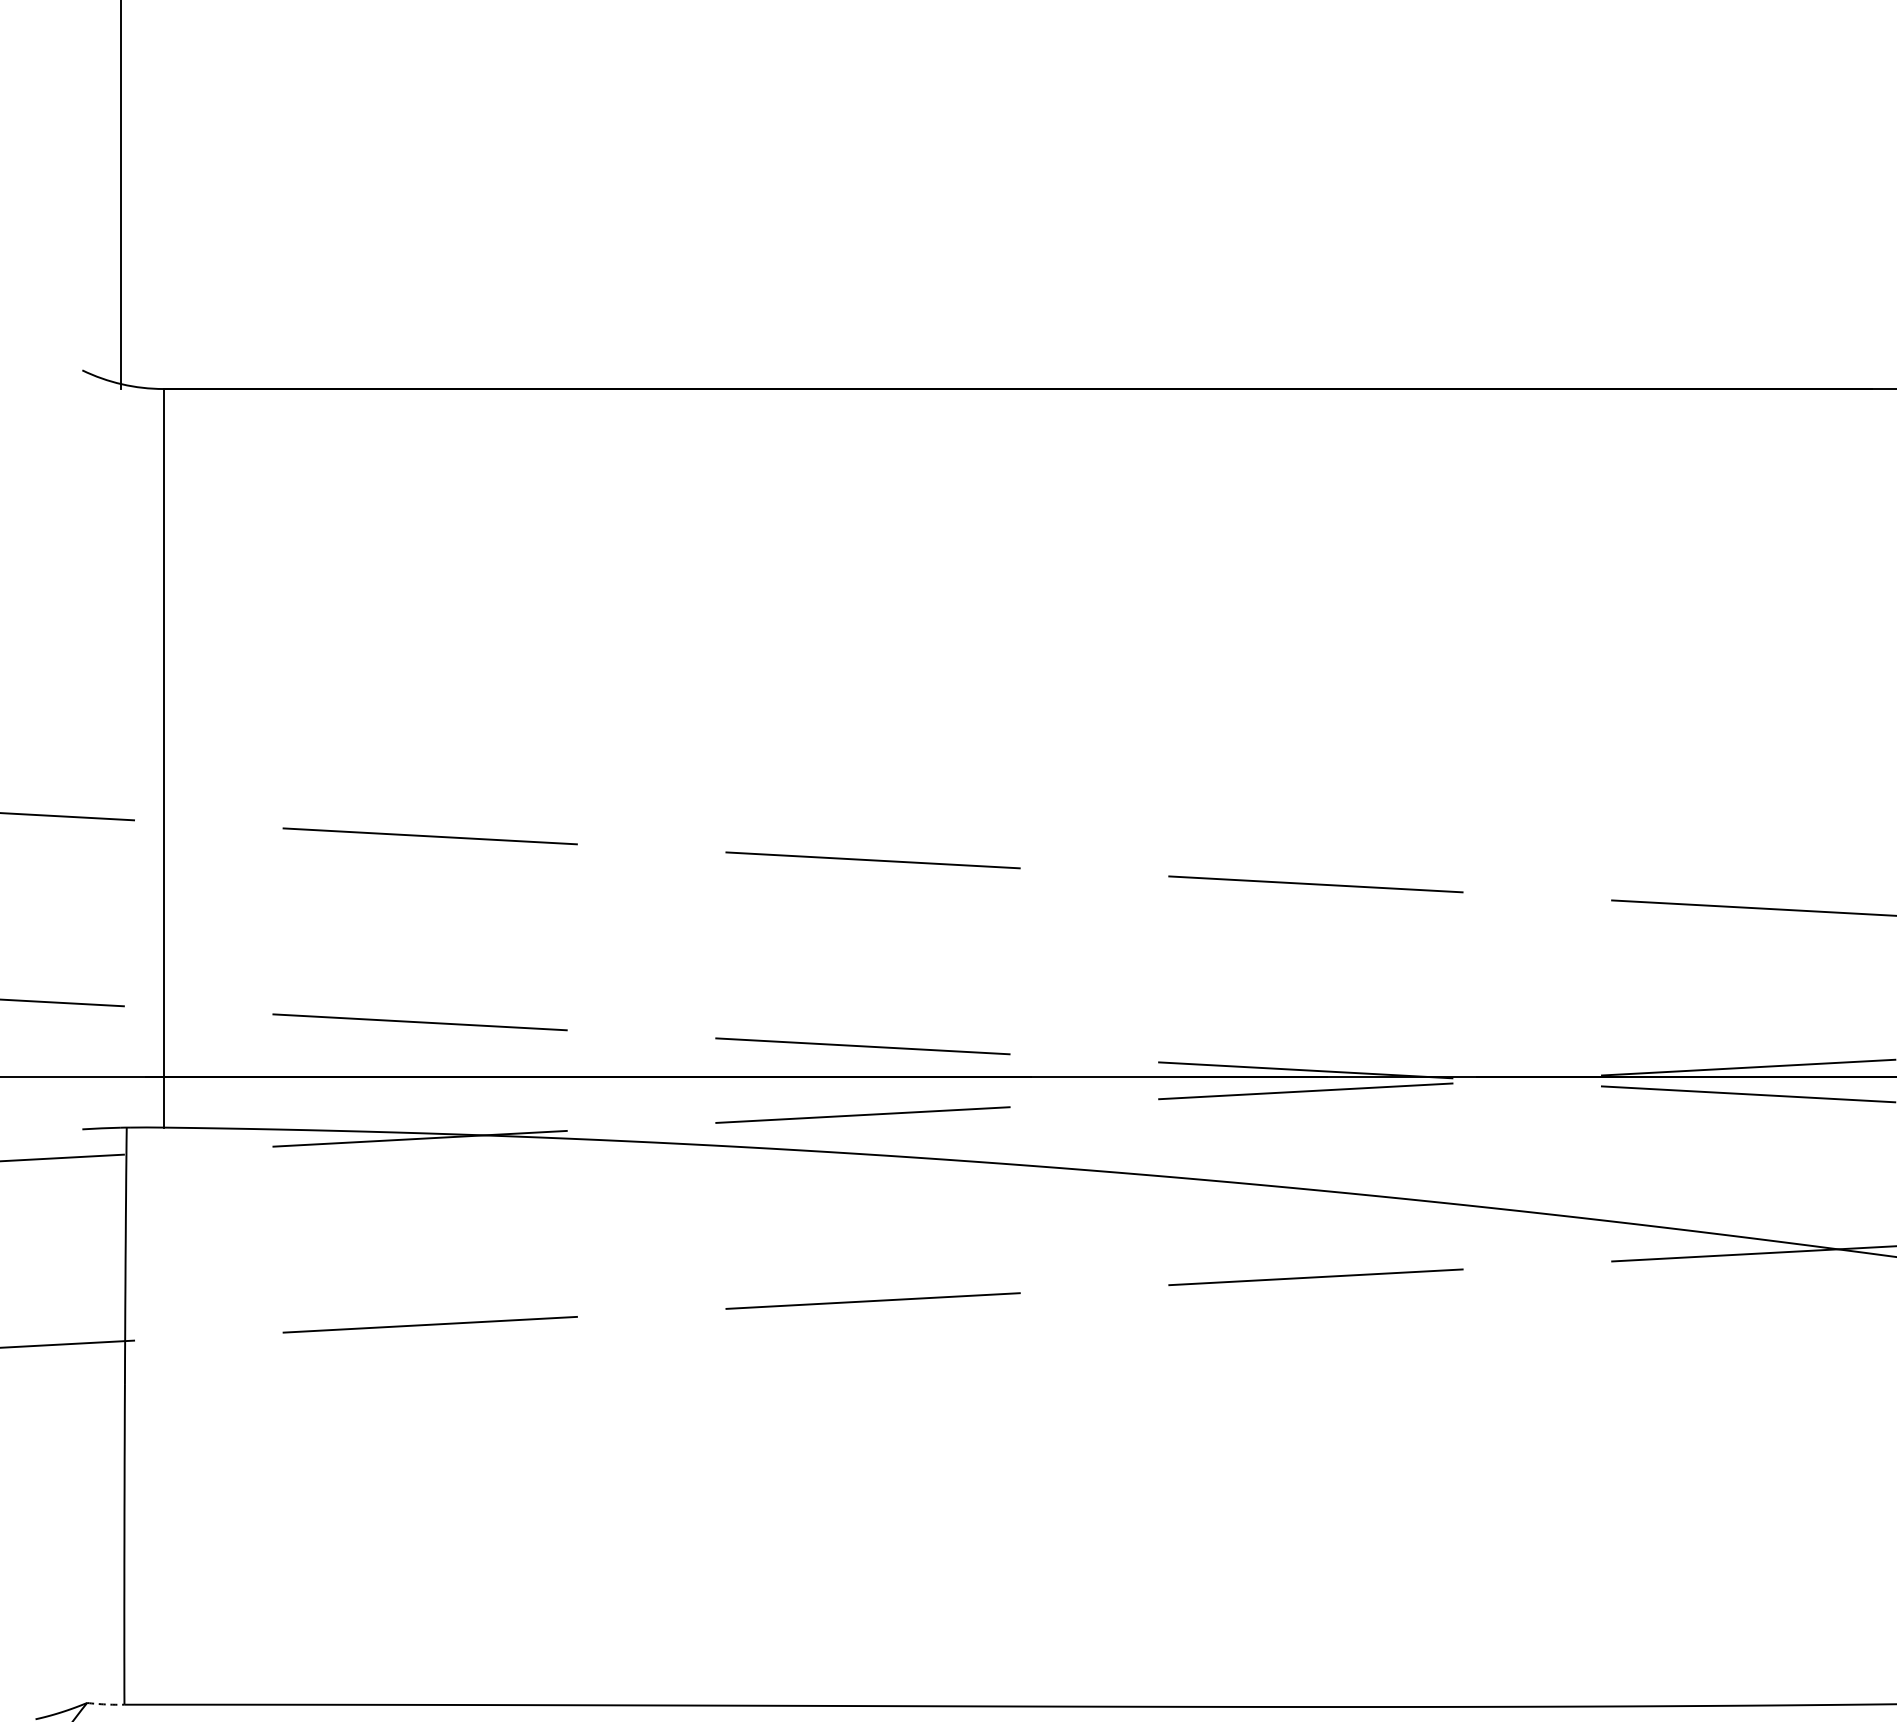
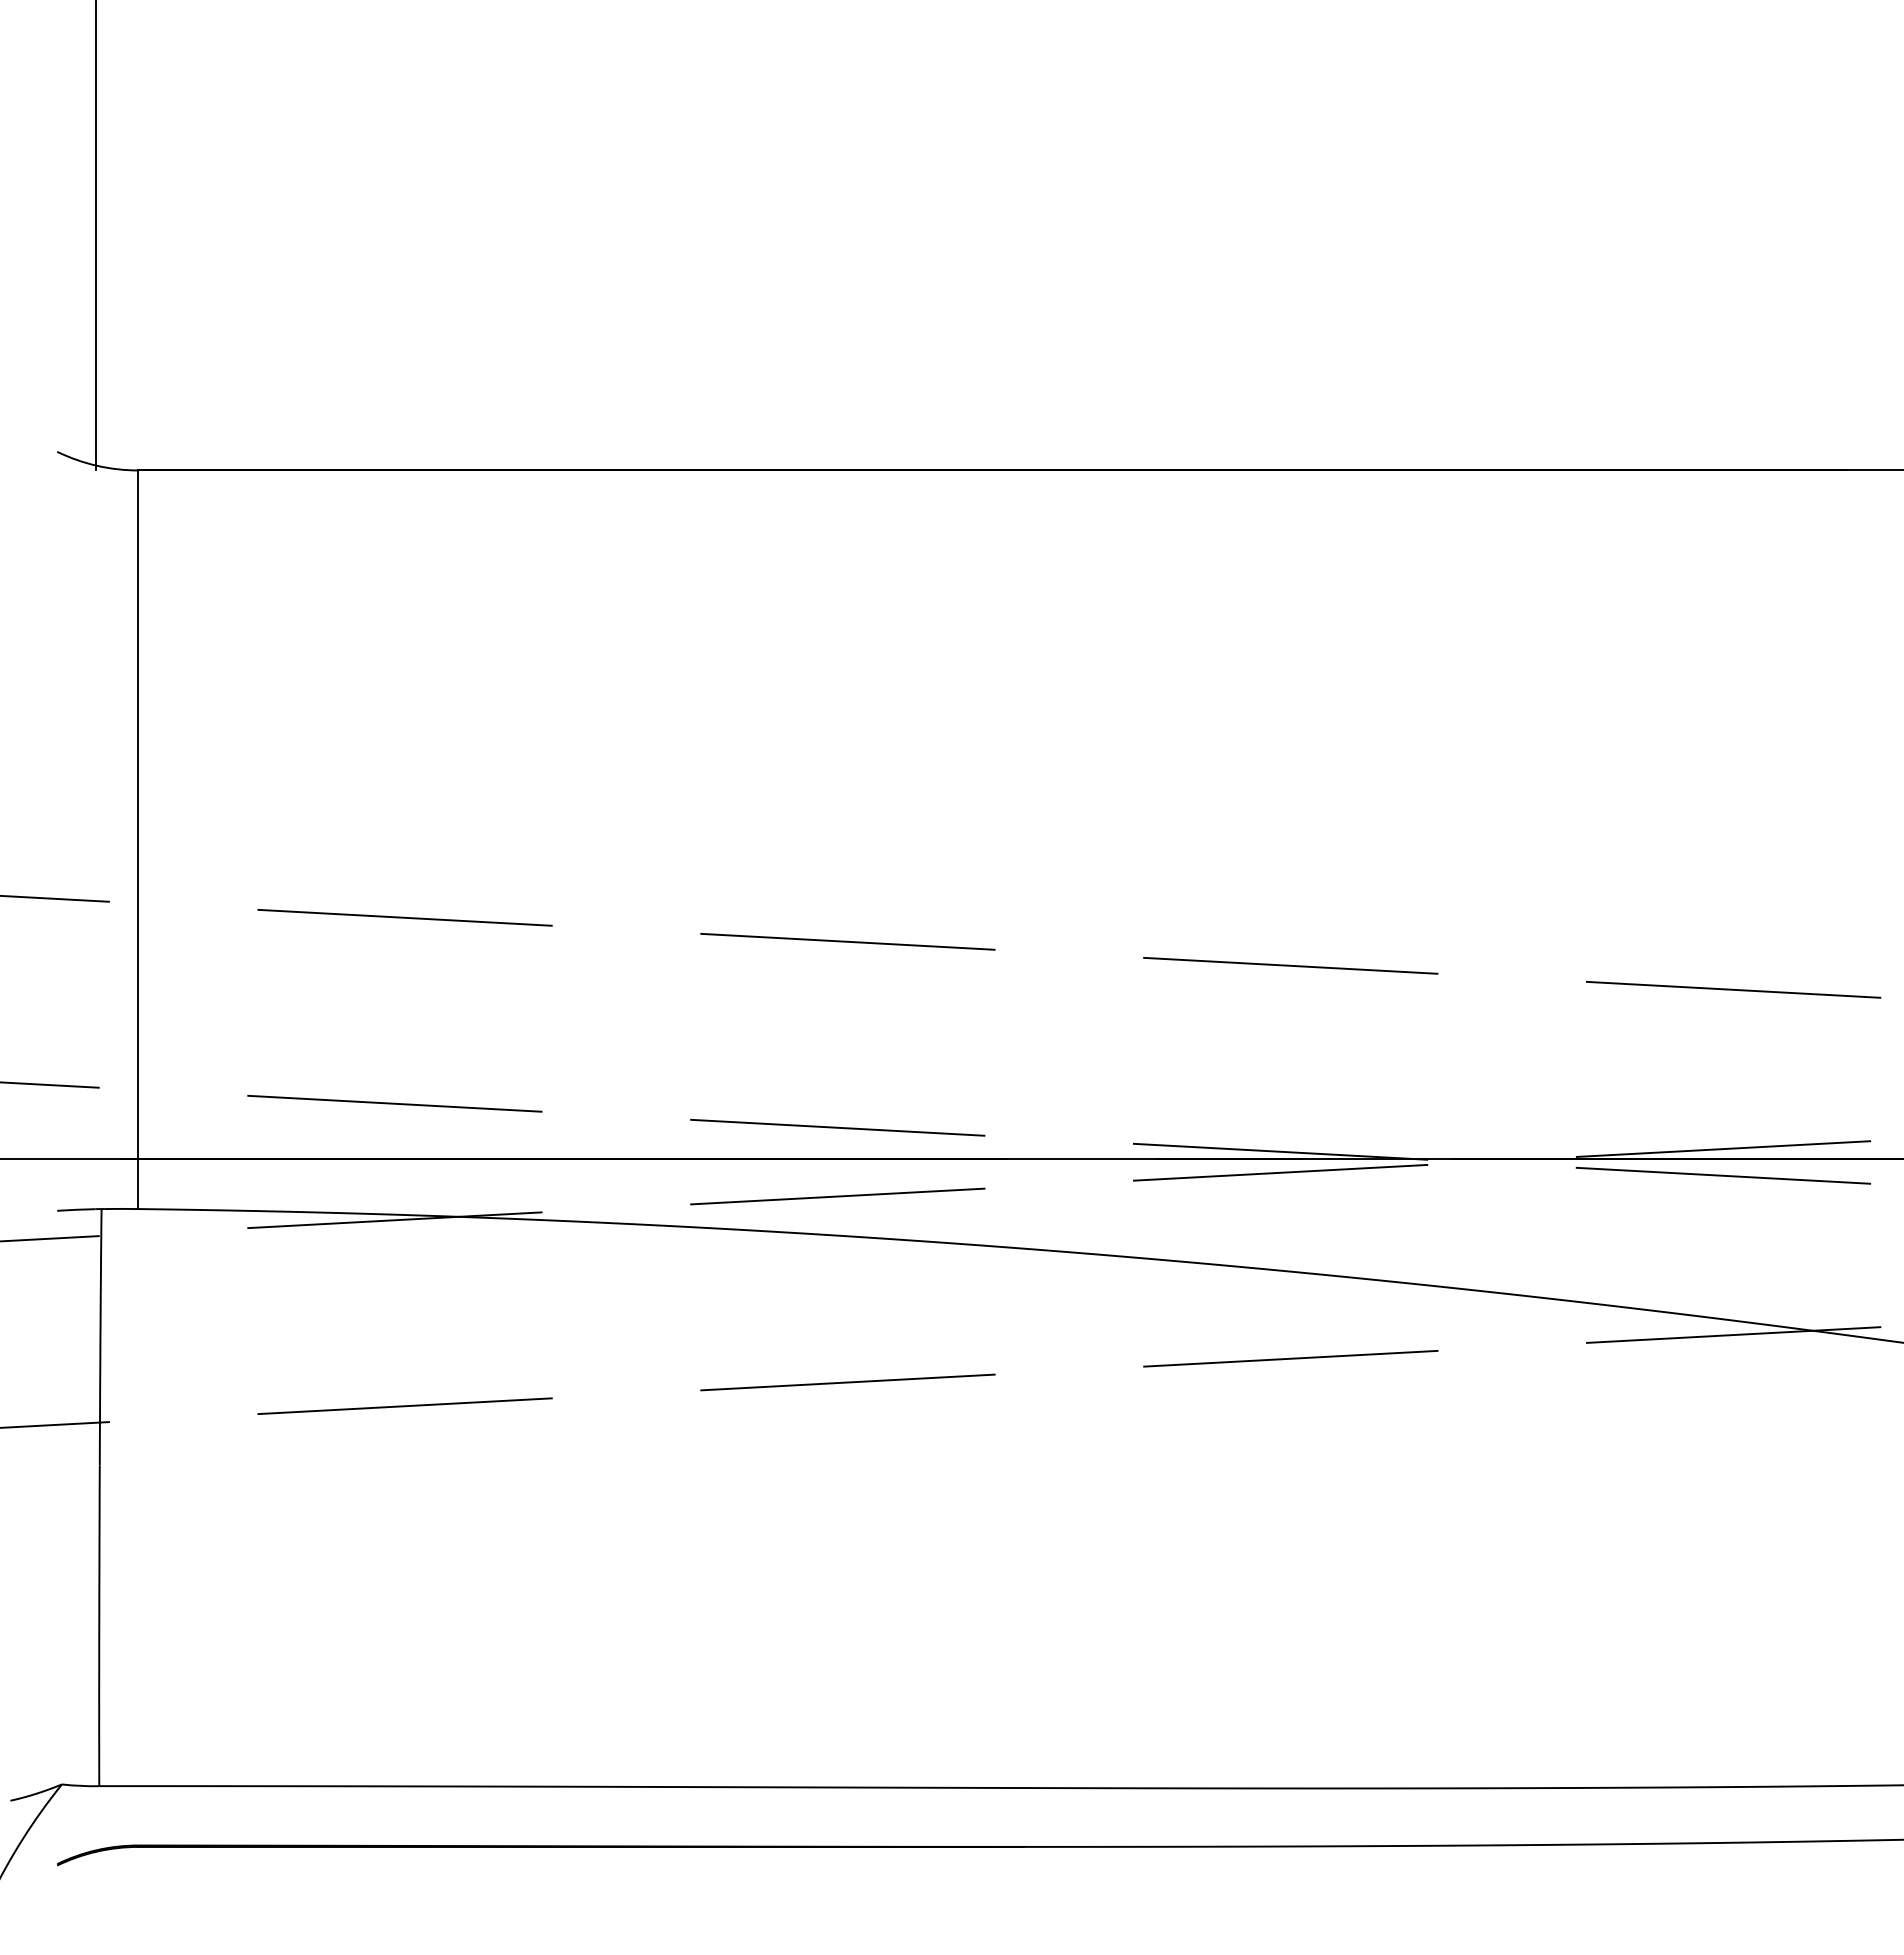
arc: (105, 1704) -> (80, 1785), dashed -> solid

